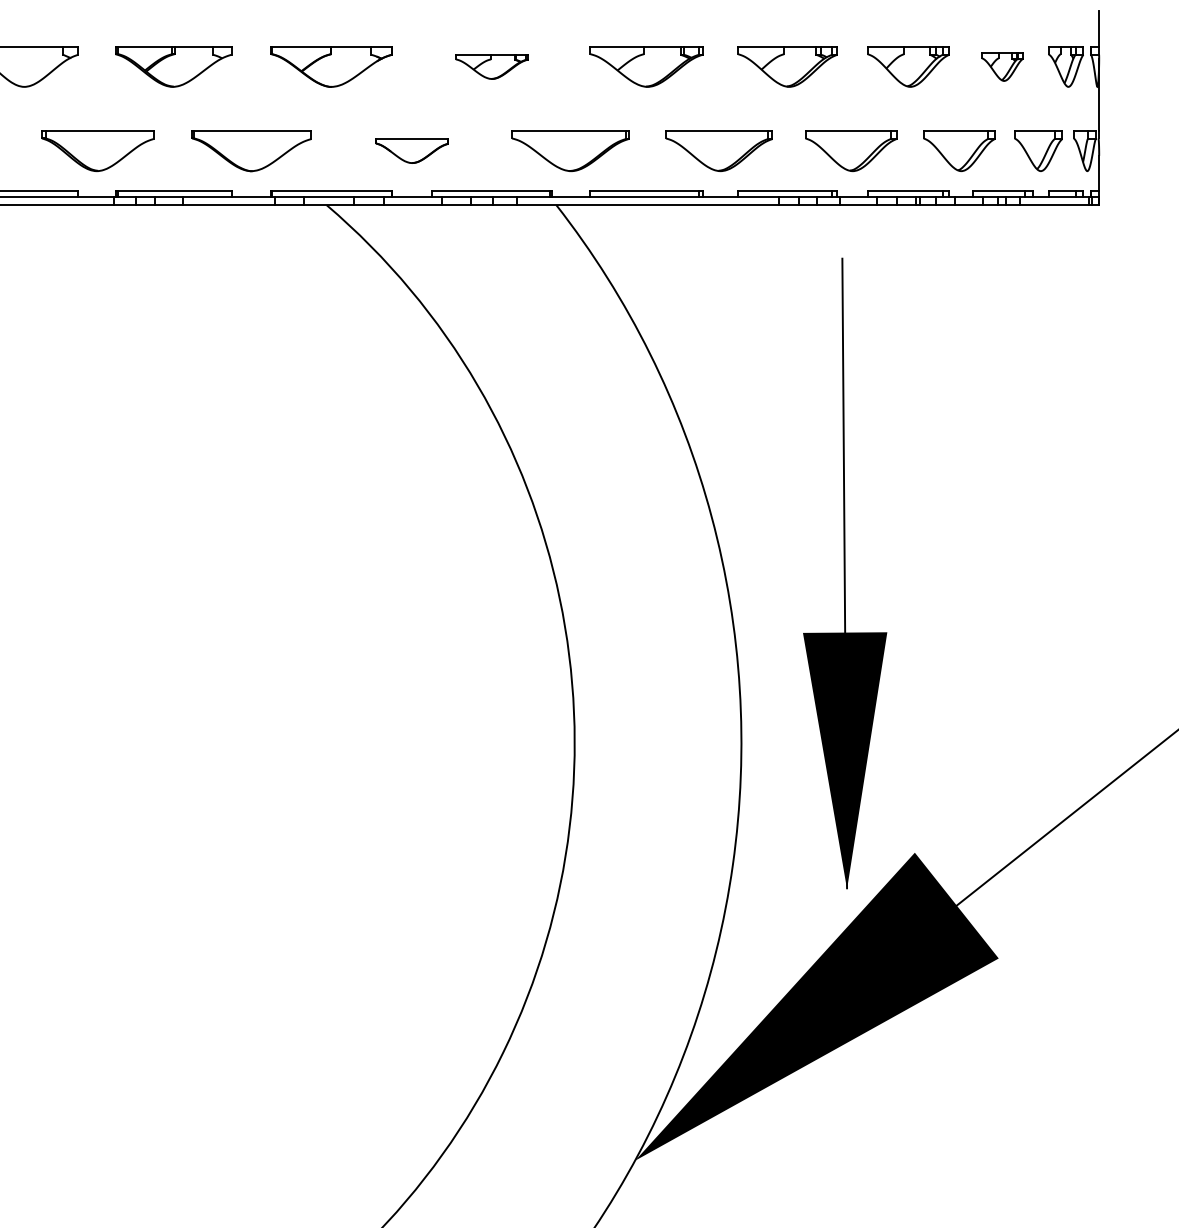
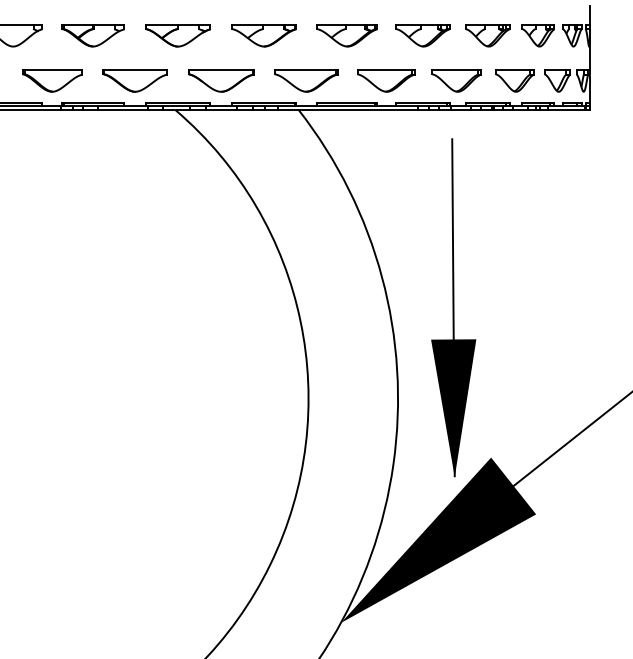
part: (490, 66) -> (263, 35), size x1.67
part: (1001, 66) -> (537, 35), size x1.43
part: (412, 150) -> (221, 80), size x1.67

